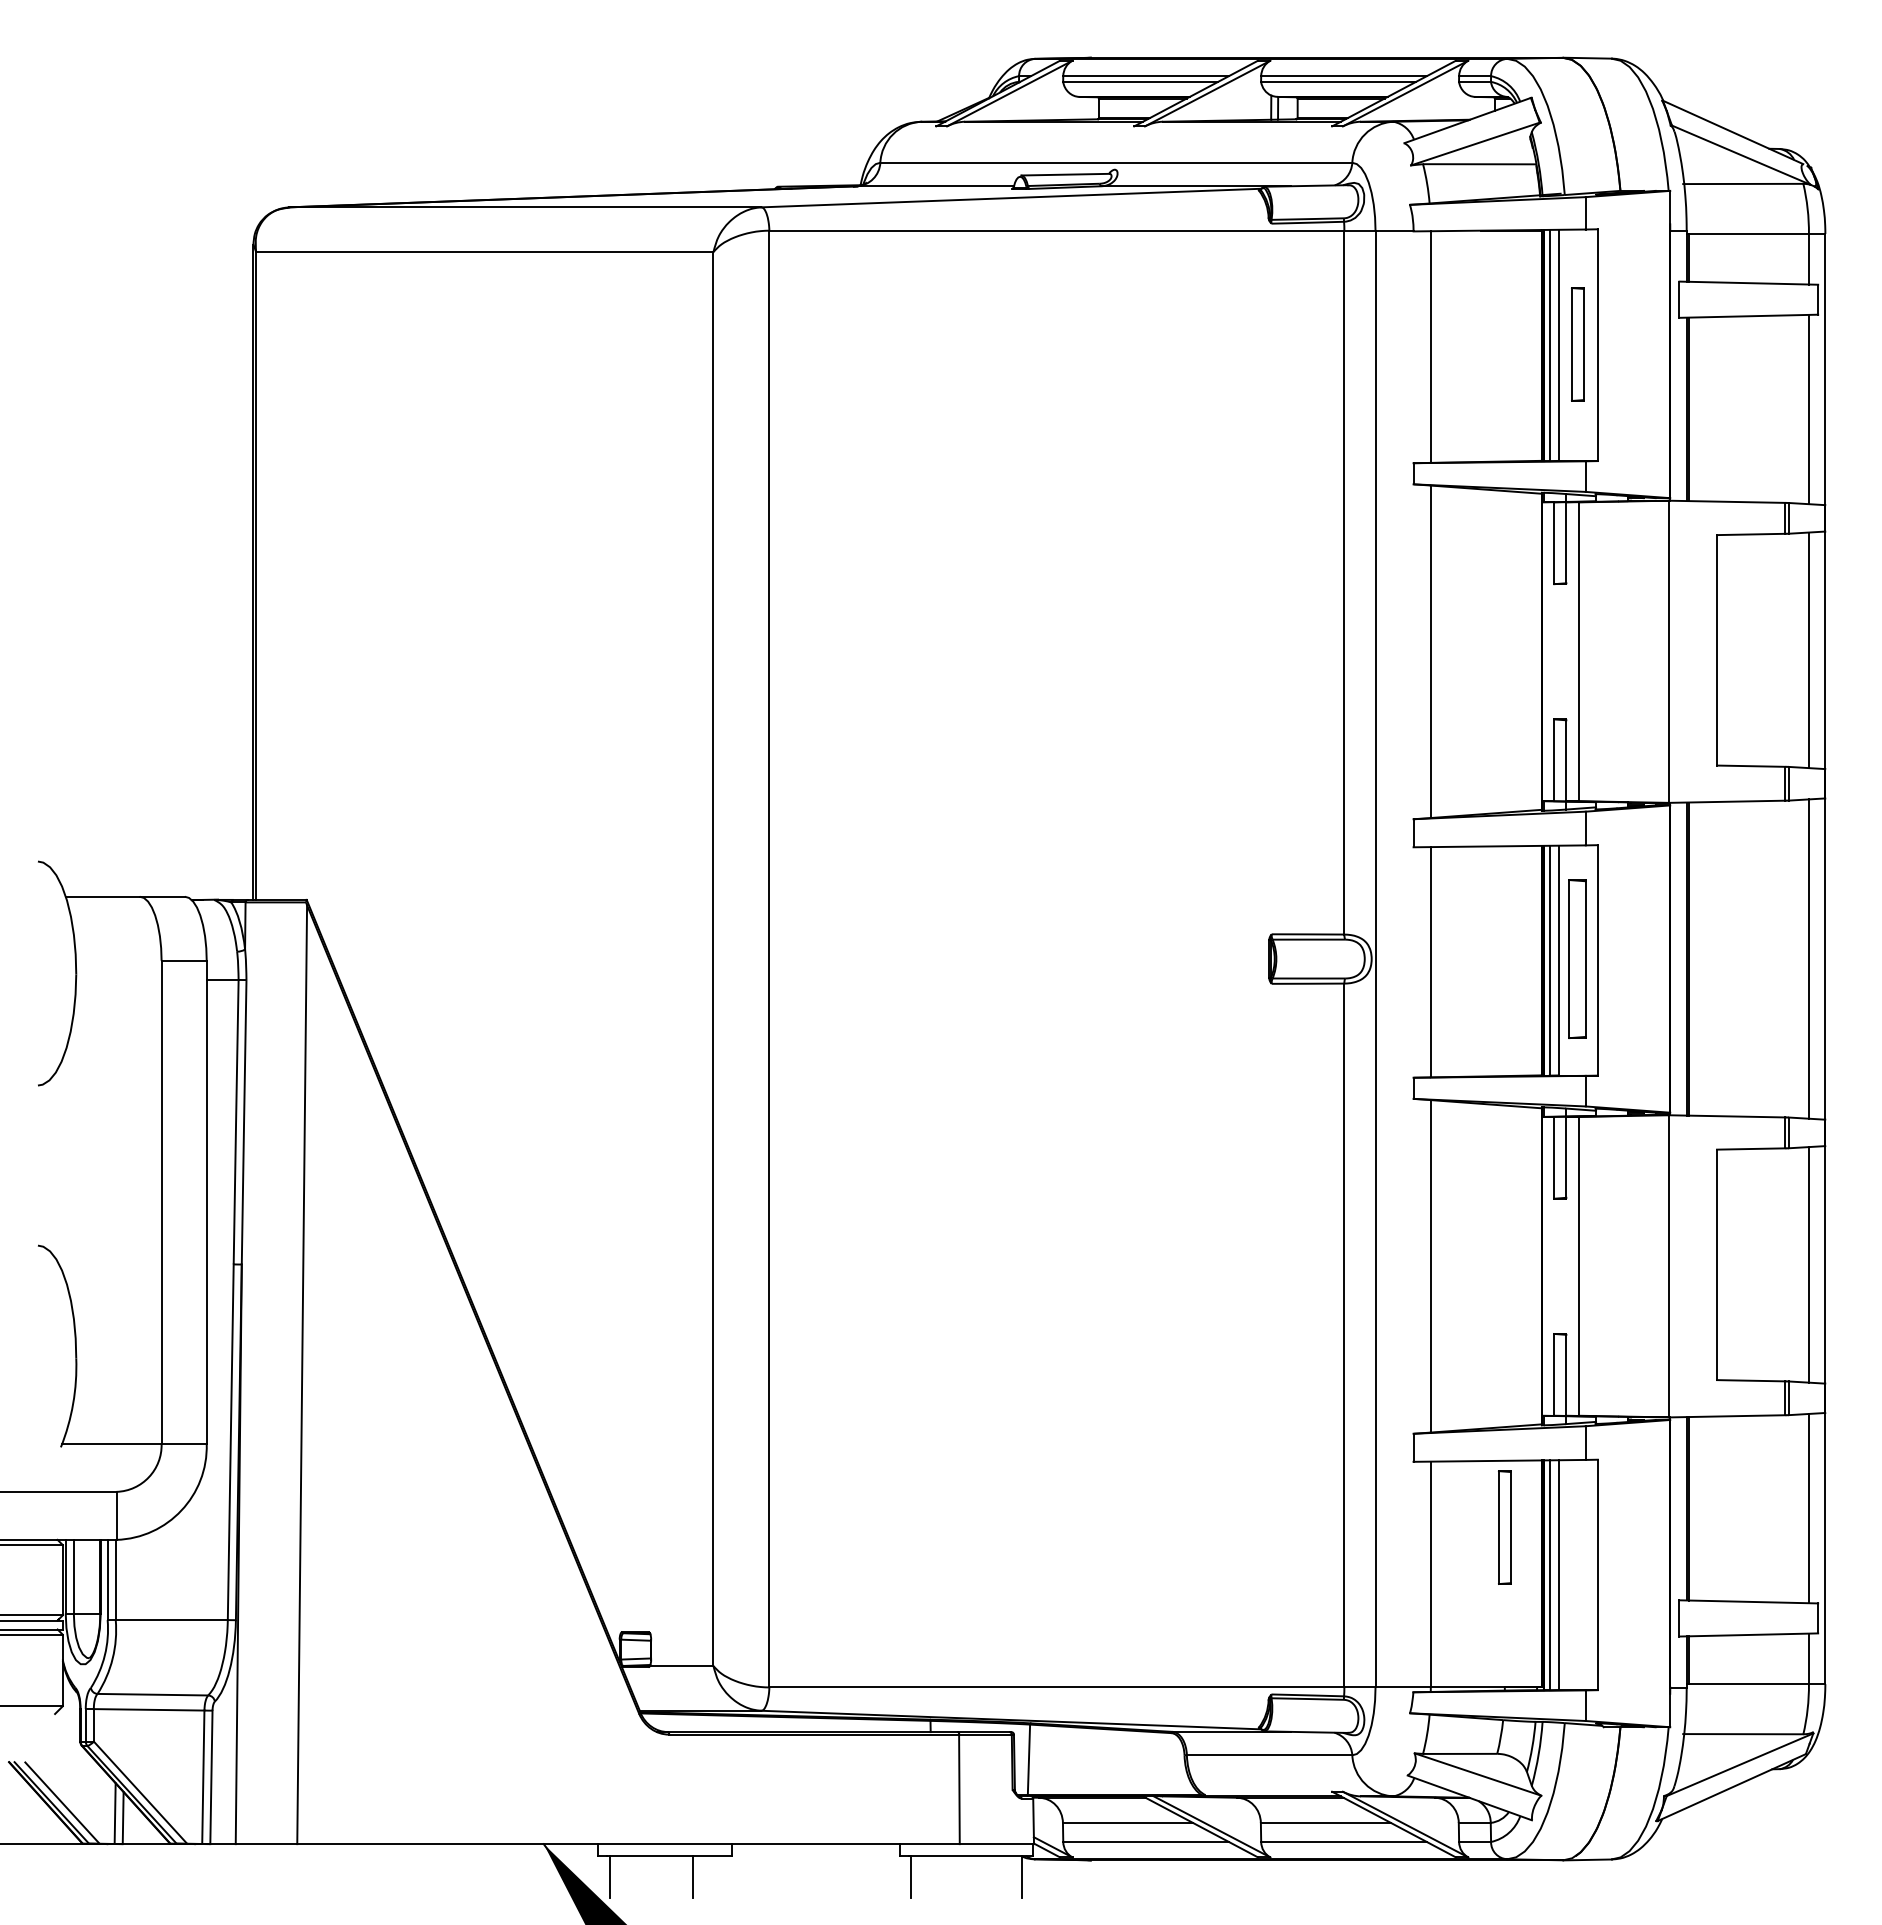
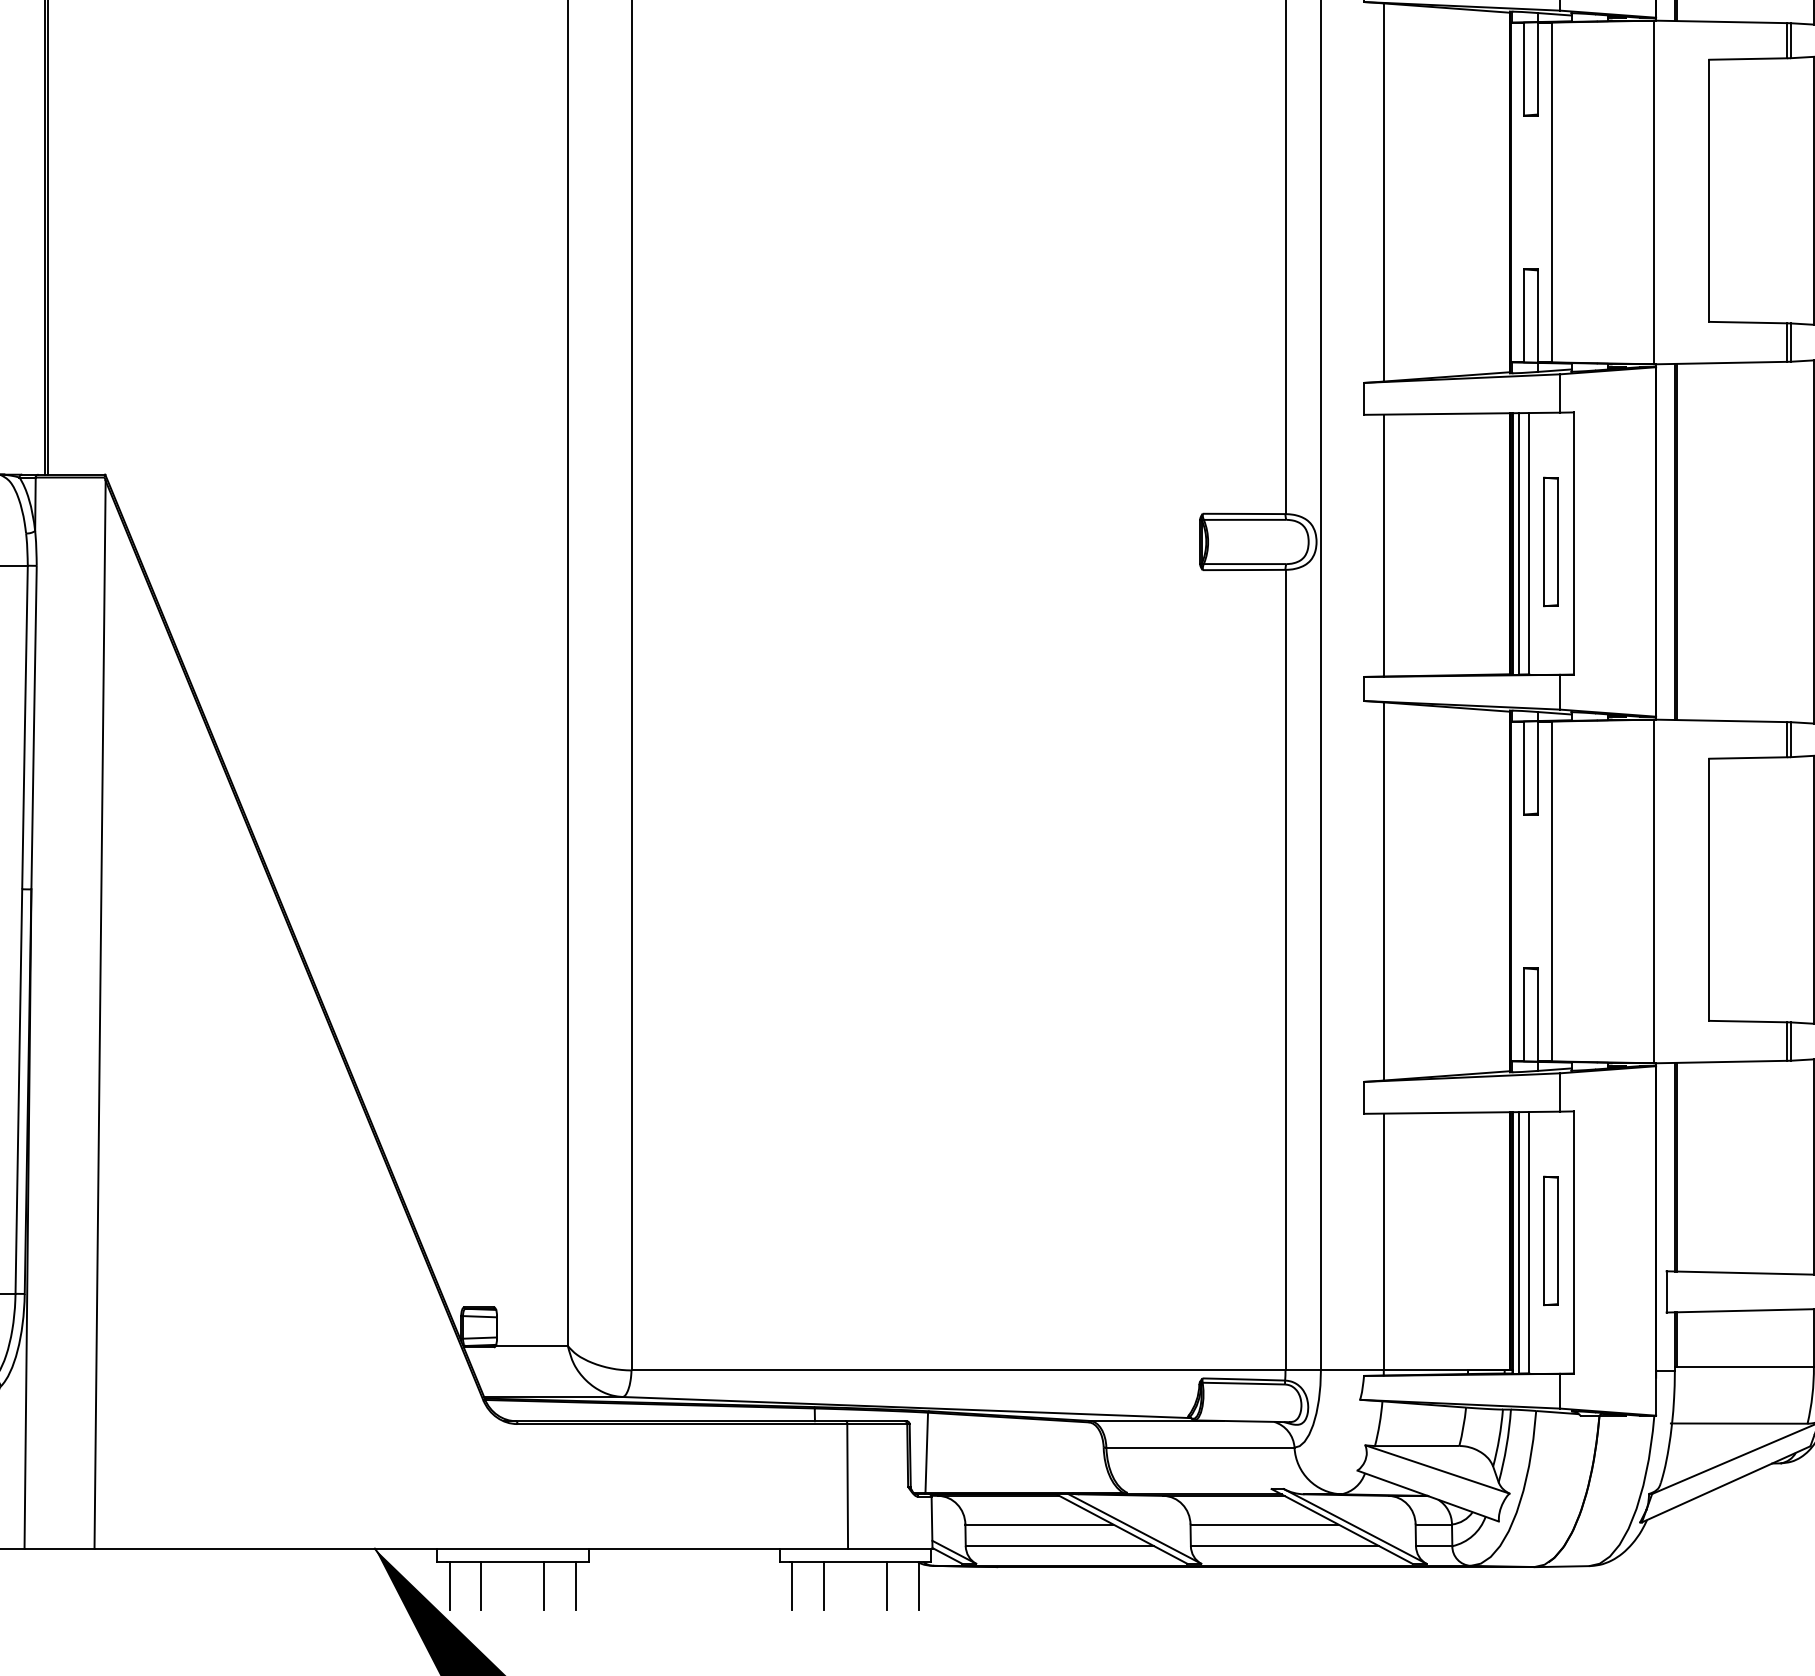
part: (1577, 958) -> (1550, 541), size x0.71
part: (1504, 1527) -> (1550, 1240), moved
line: (637, 1876) -> (481, 1585), added
line: (720, 1876) -> (575, 1585), added
line: (938, 1876) -> (823, 1585), added
line: (994, 1876) -> (887, 1585), added

